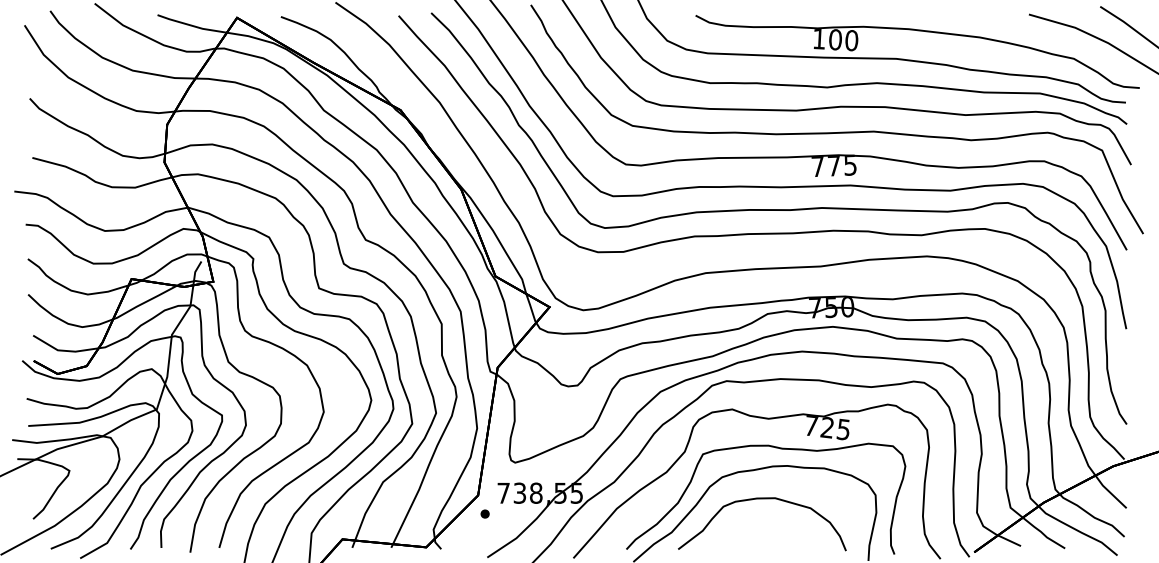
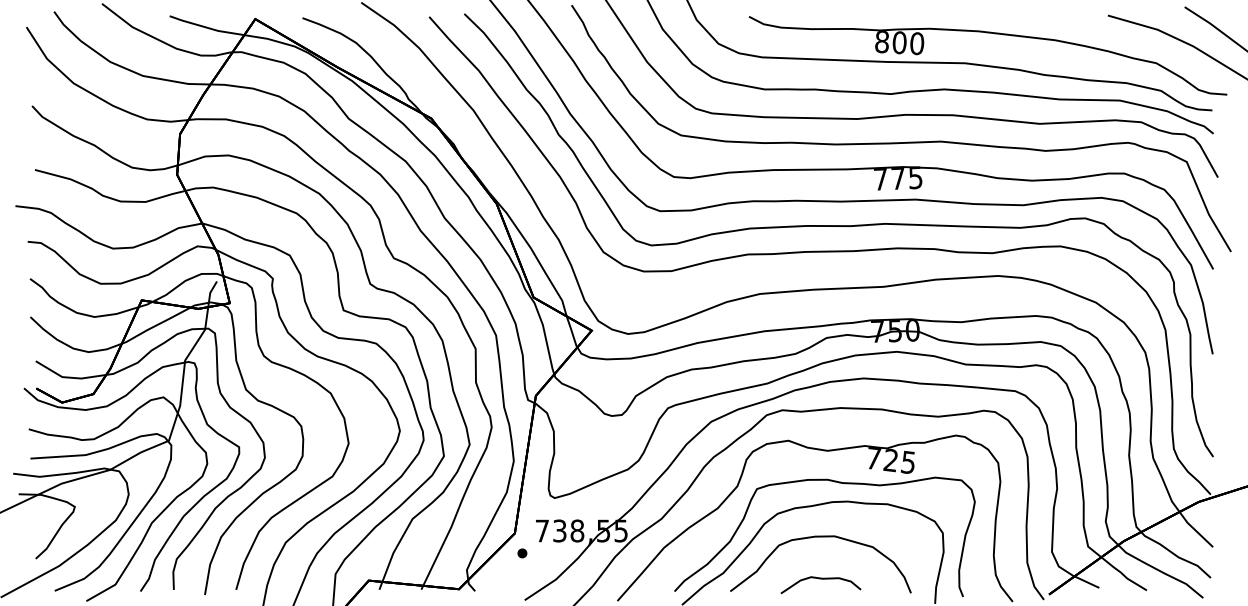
text: (818, 39) -> (881, 42), 100 -> 800
curve: (762, 538) -> (821, 579), added

